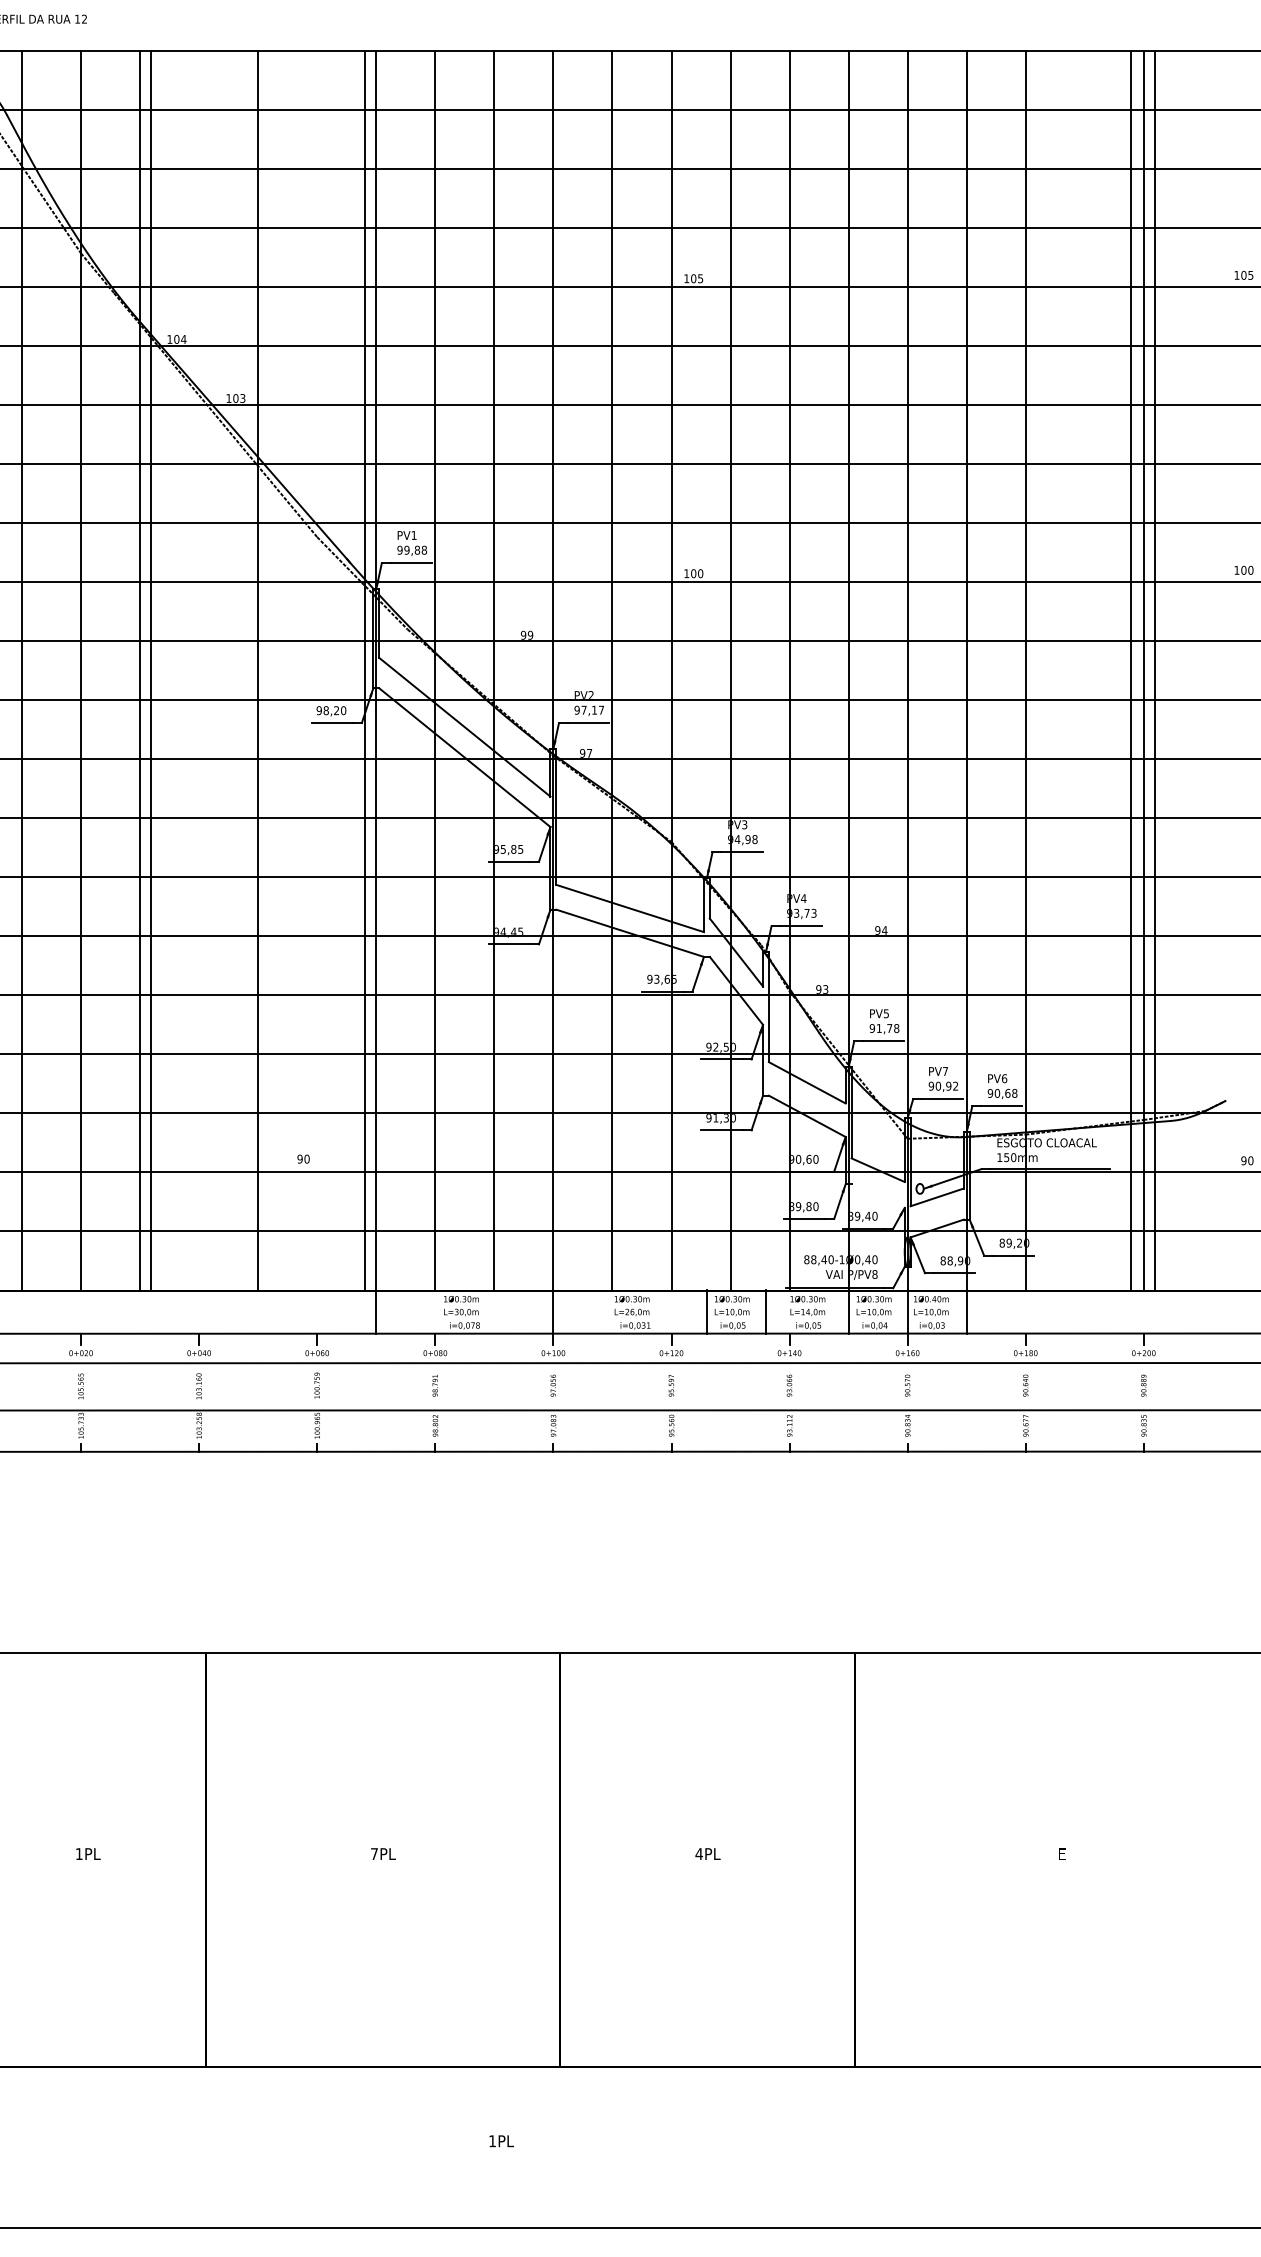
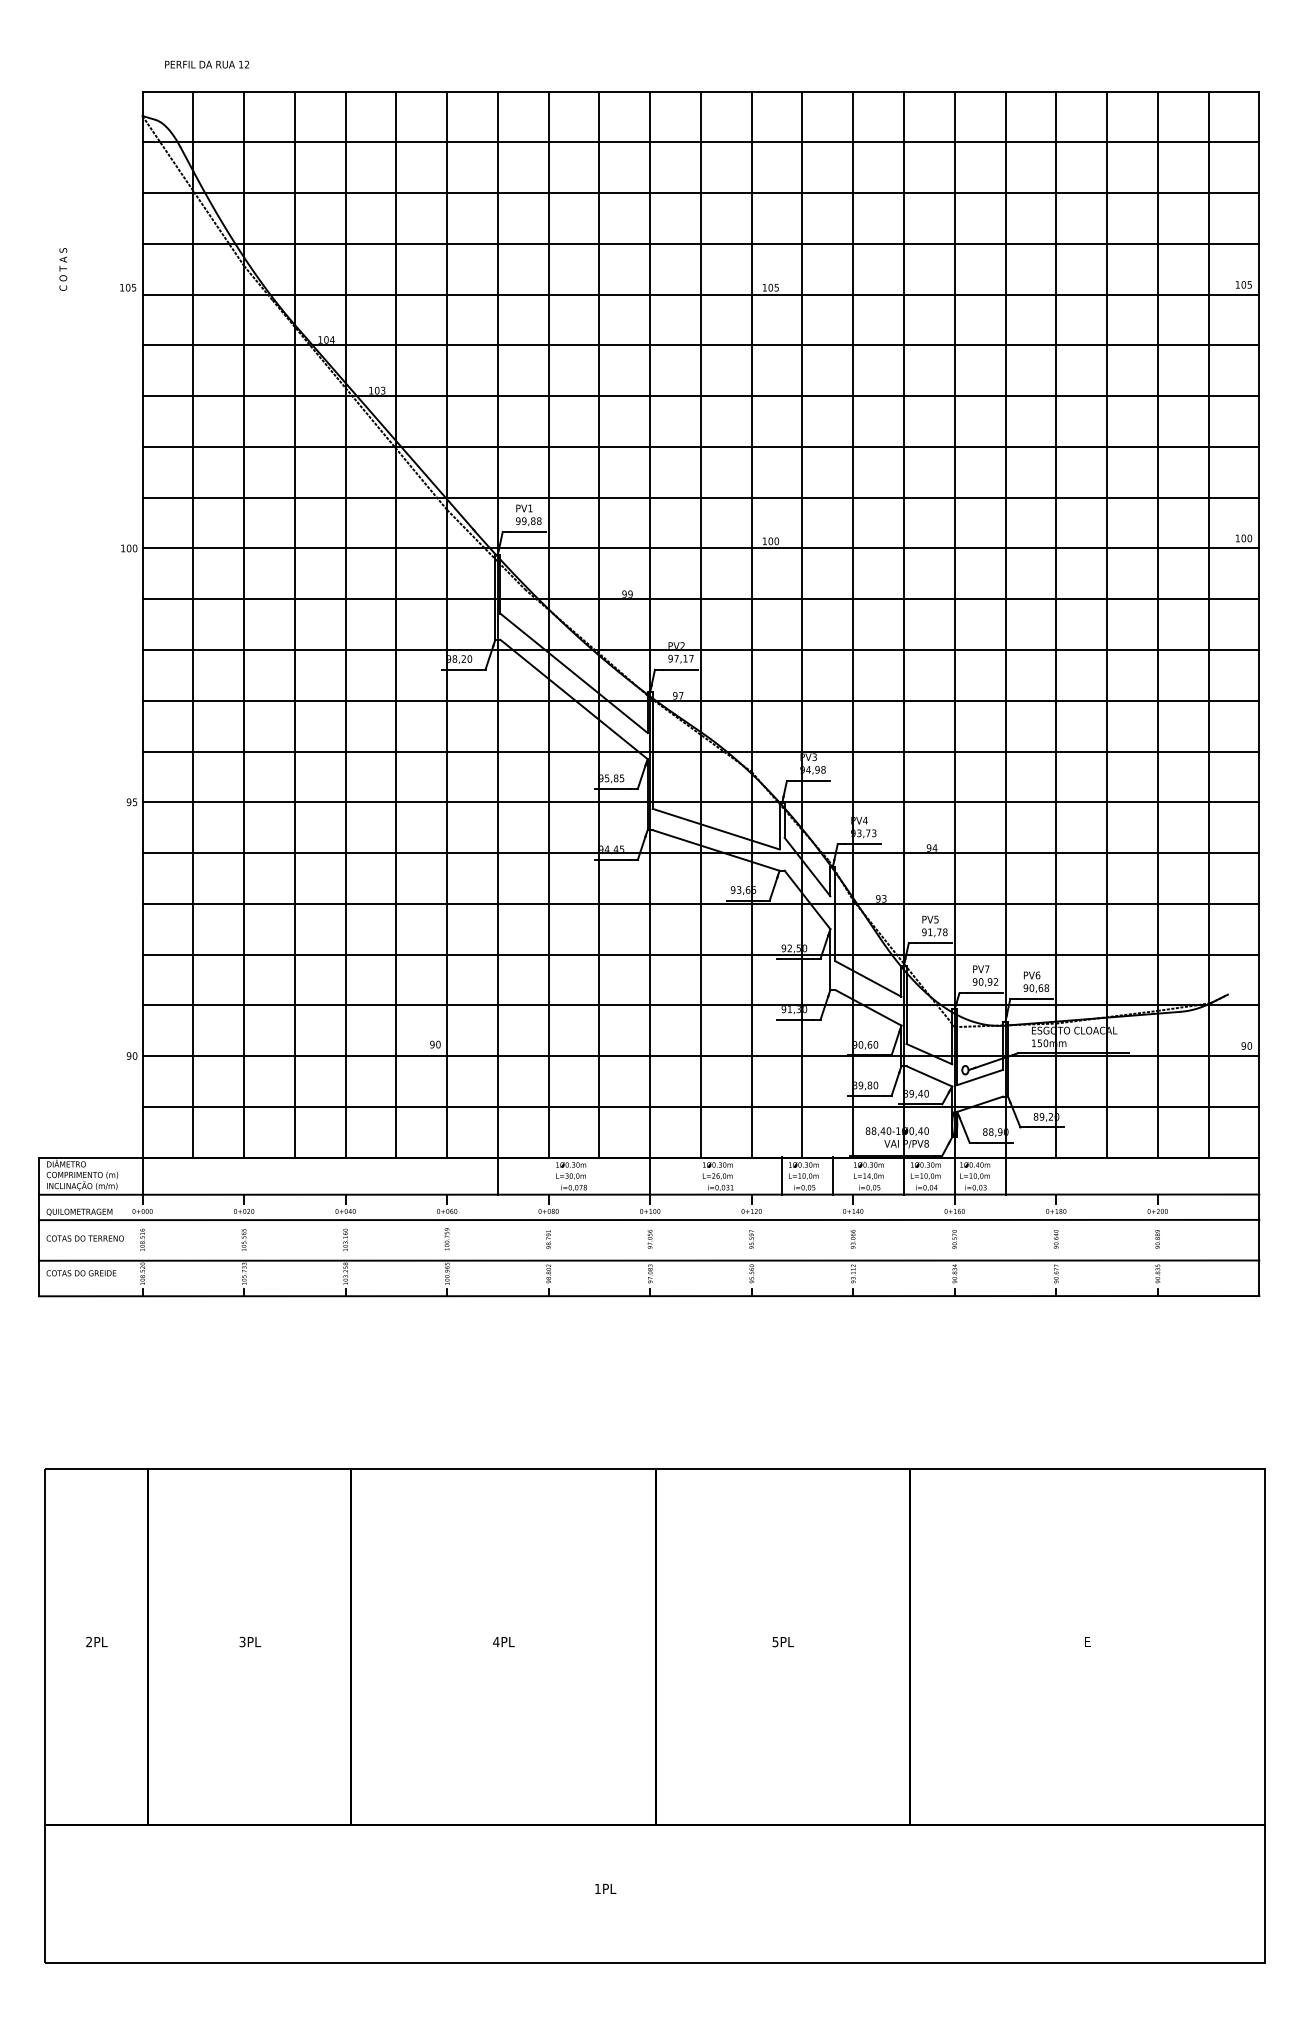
line: (151, 670) -> (345, 624), moved
line: (365, 670) -> (447, 624), moved
line: (1131, 670) -> (1107, 624), moved
line: (1155, 670) -> (1208, 624), moved
line: (878, 1196) -> (929, 1076), added
text: (79, 1853) -> (242, 1641), 1PL -> 3PL
text: (374, 1854) -> (496, 1642), 7PL -> 4PL
text: (699, 1854) -> (775, 1642), 4PL -> 5PL

